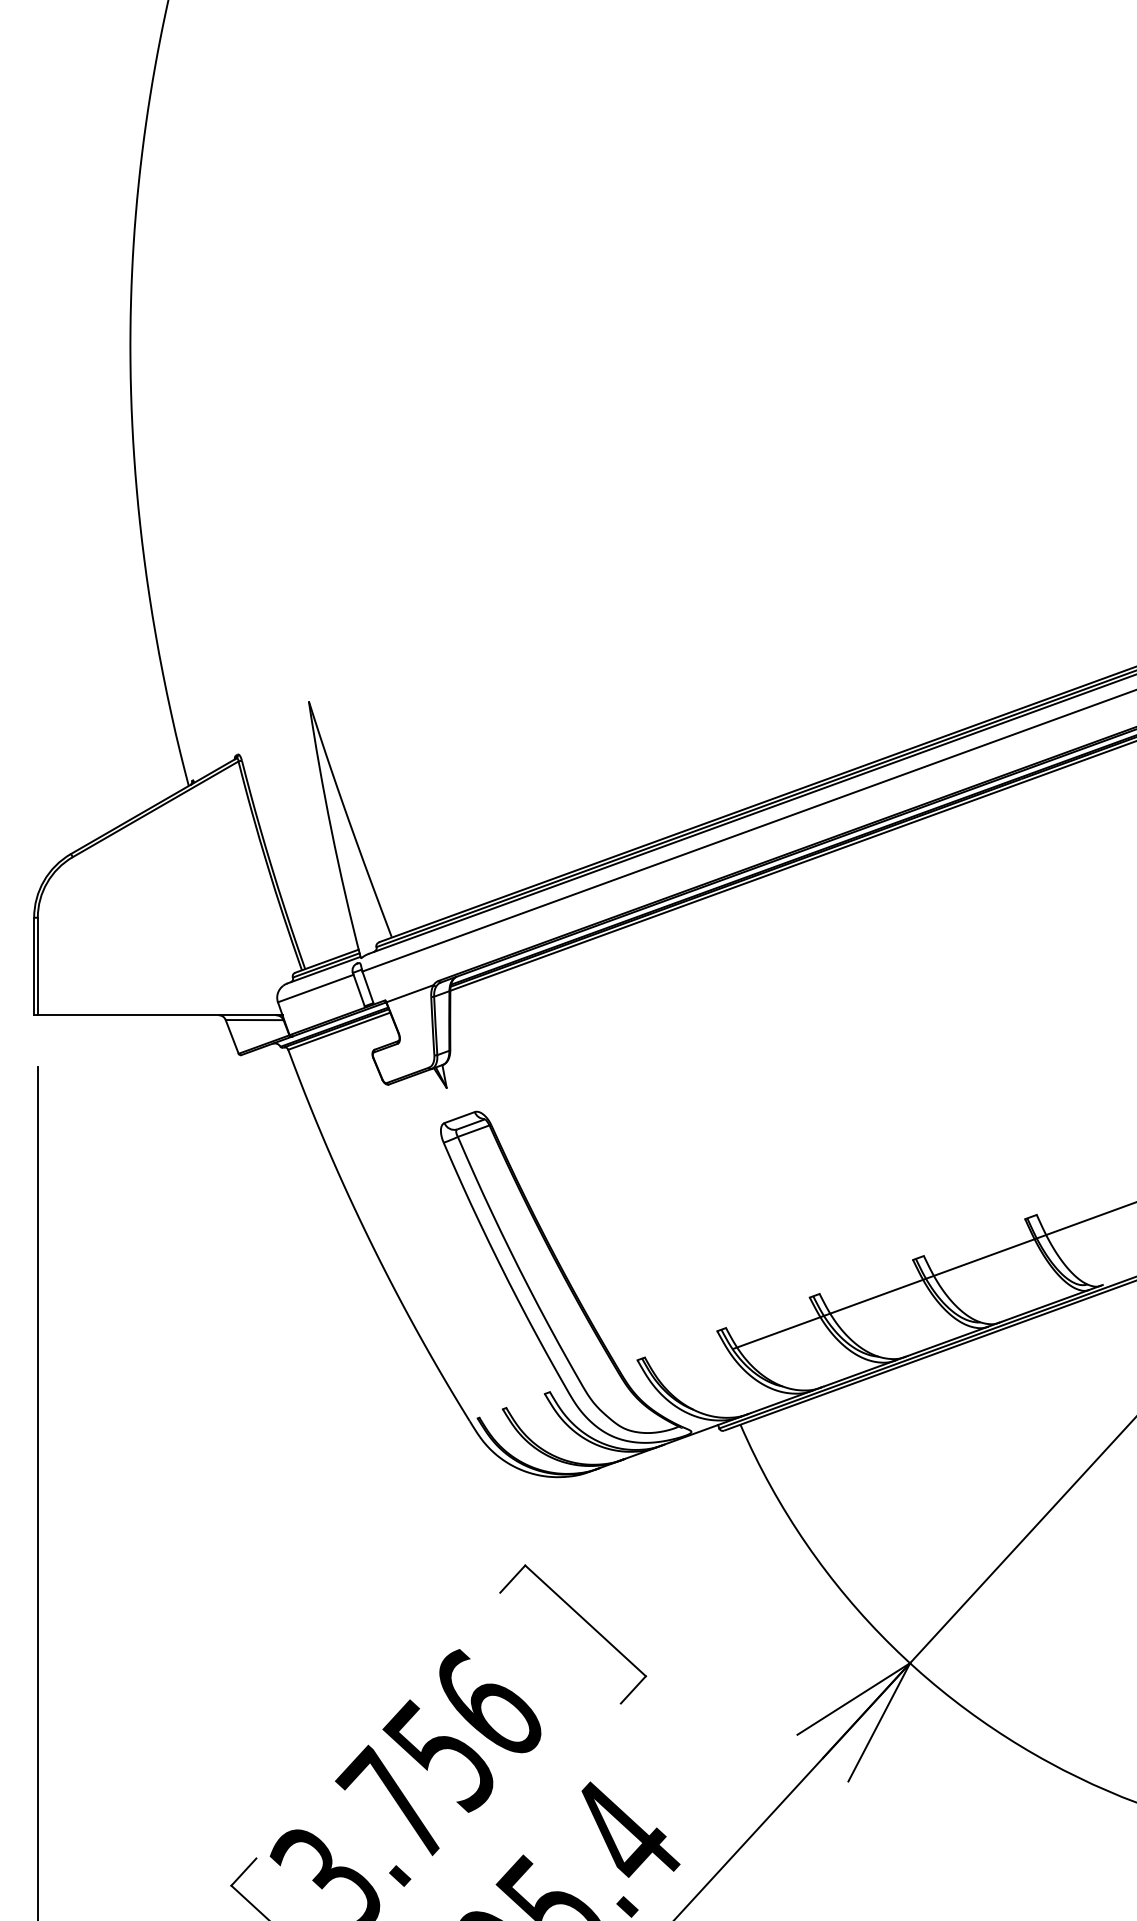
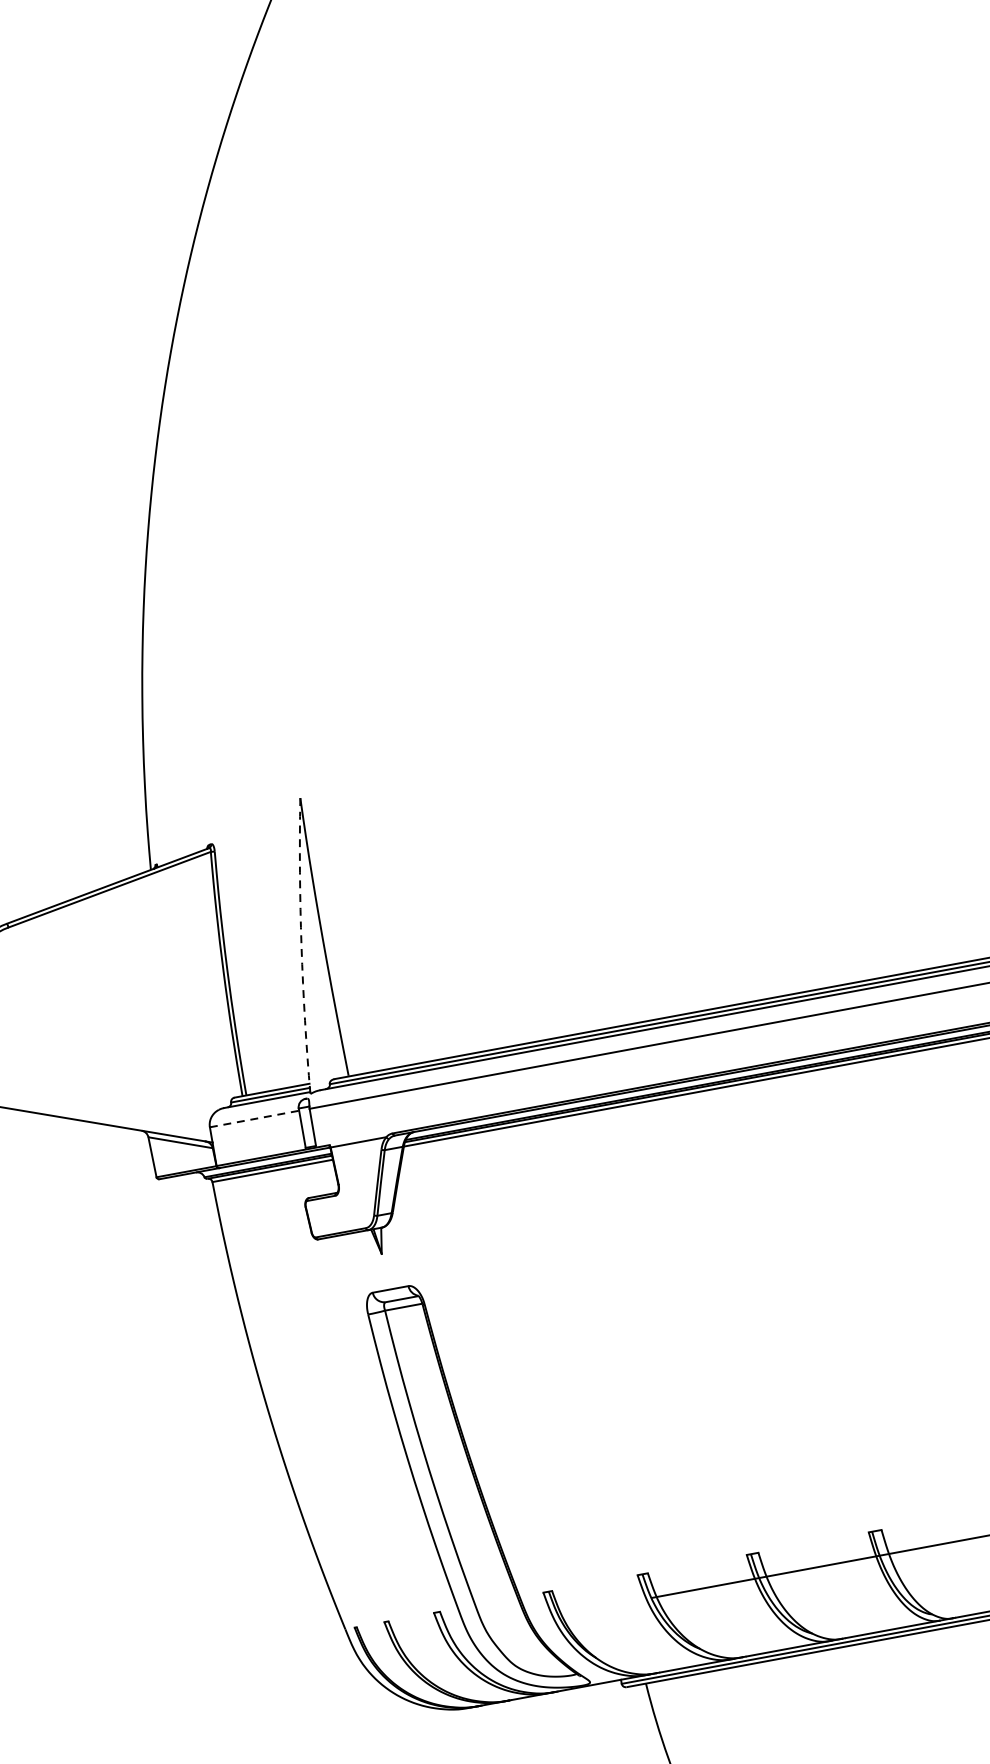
arc: (331, 830) -> (301, 946), solid -> dashed
line: (316, 988) -> (255, 1119), solid -> dashed

